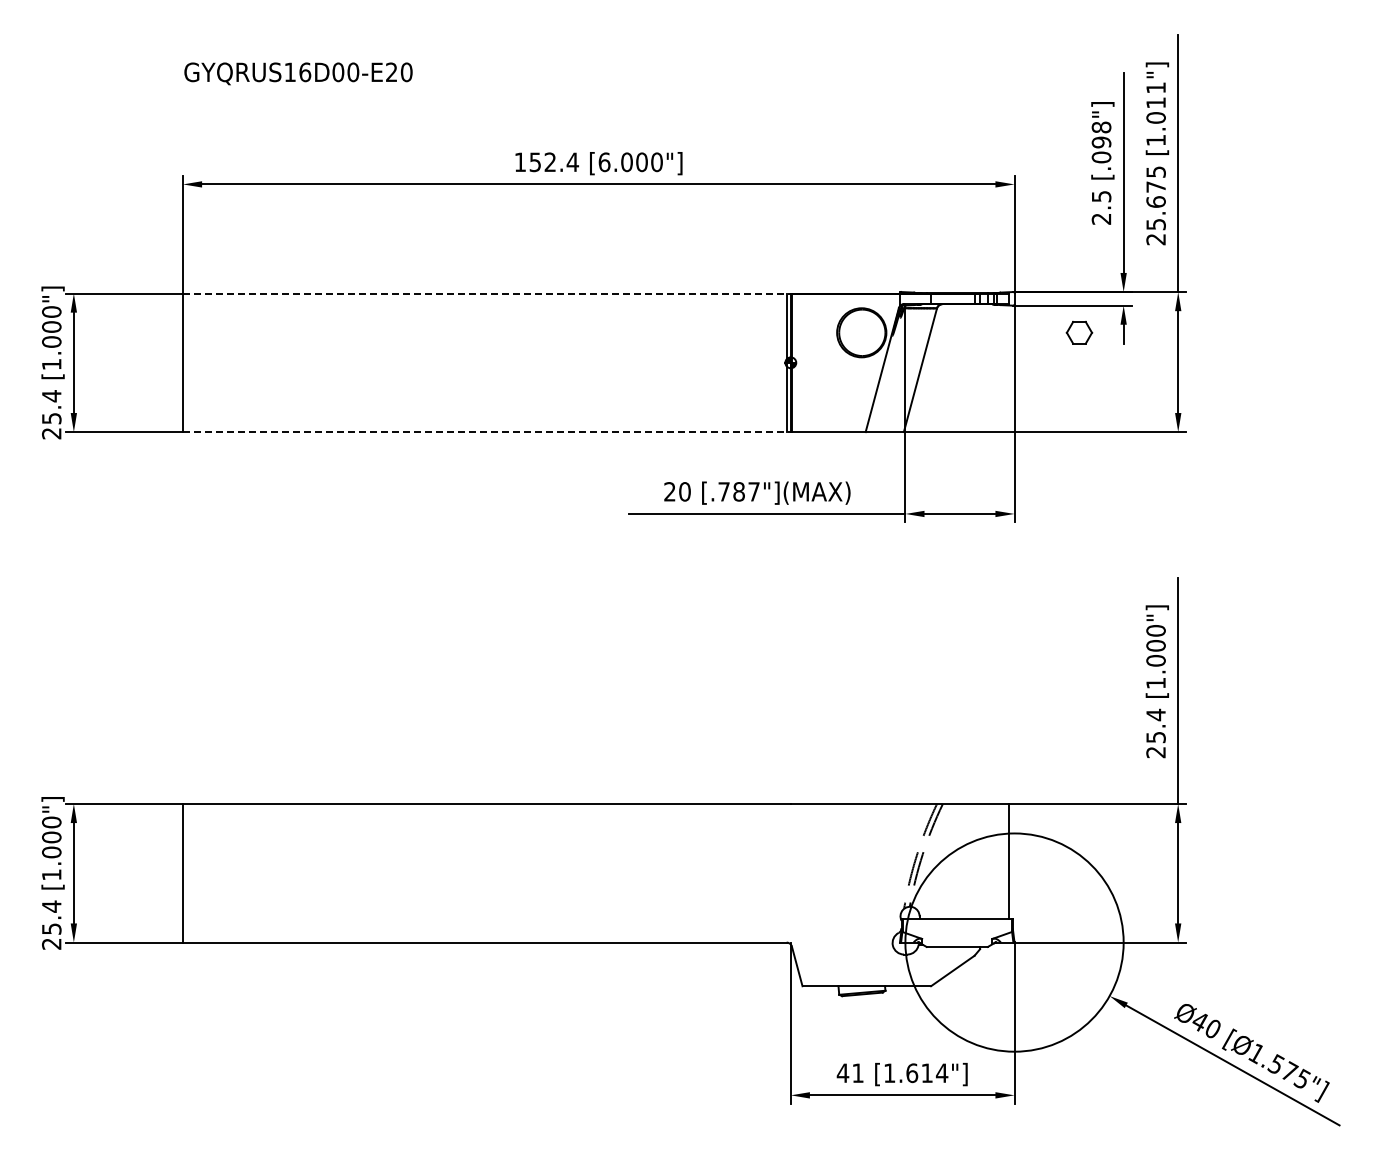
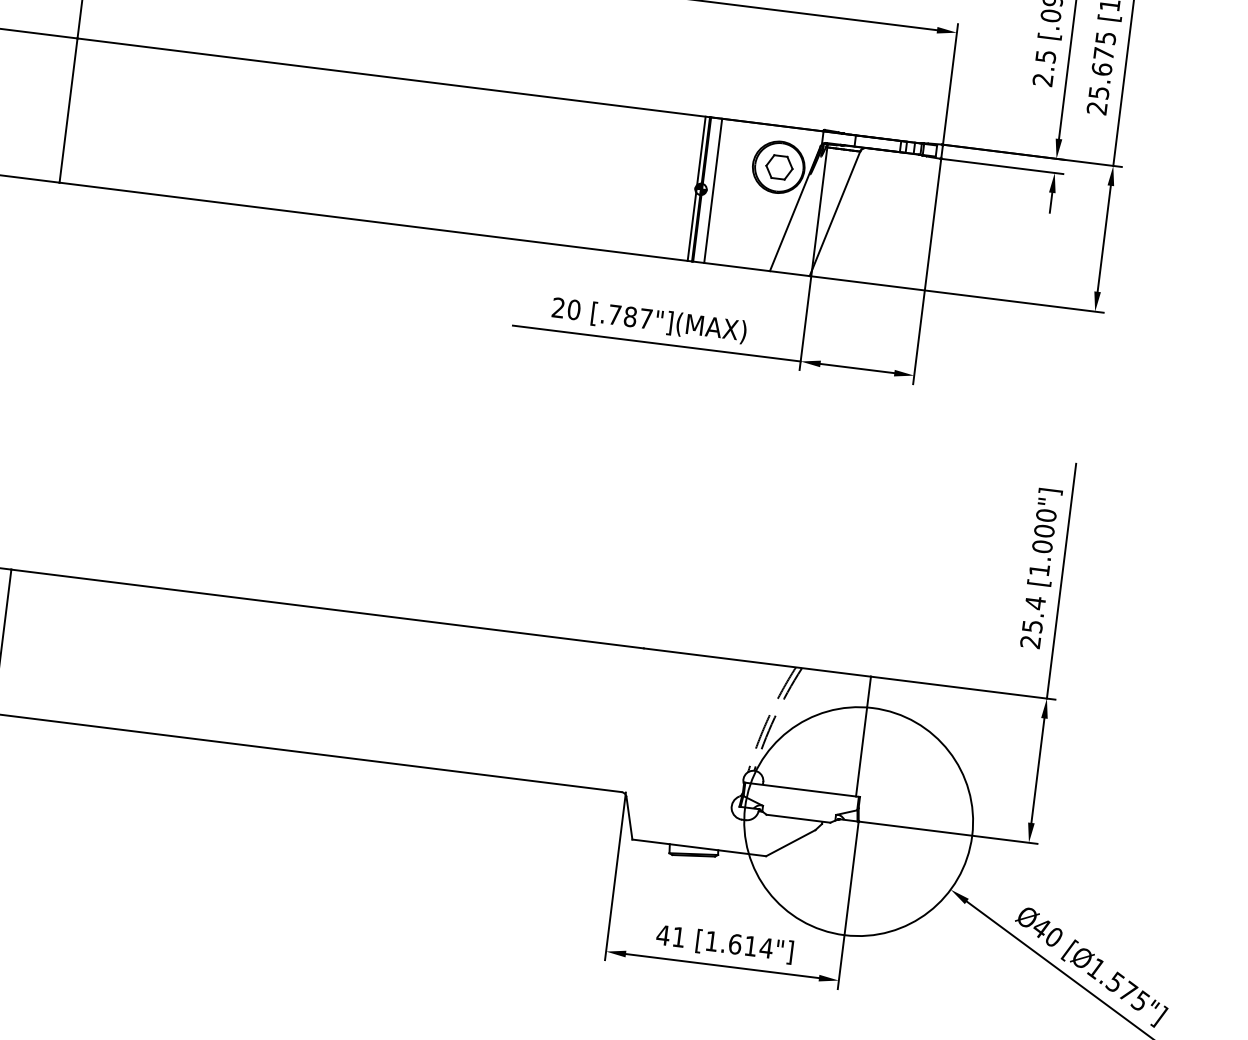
line: (486, 293) -> (393, 77), dashed -> solid
part: (1079, 332) -> (779, 167), moved
line: (802, 362) -> (713, 190), added
line: (486, 432) -> (375, 222), dashed -> solid

